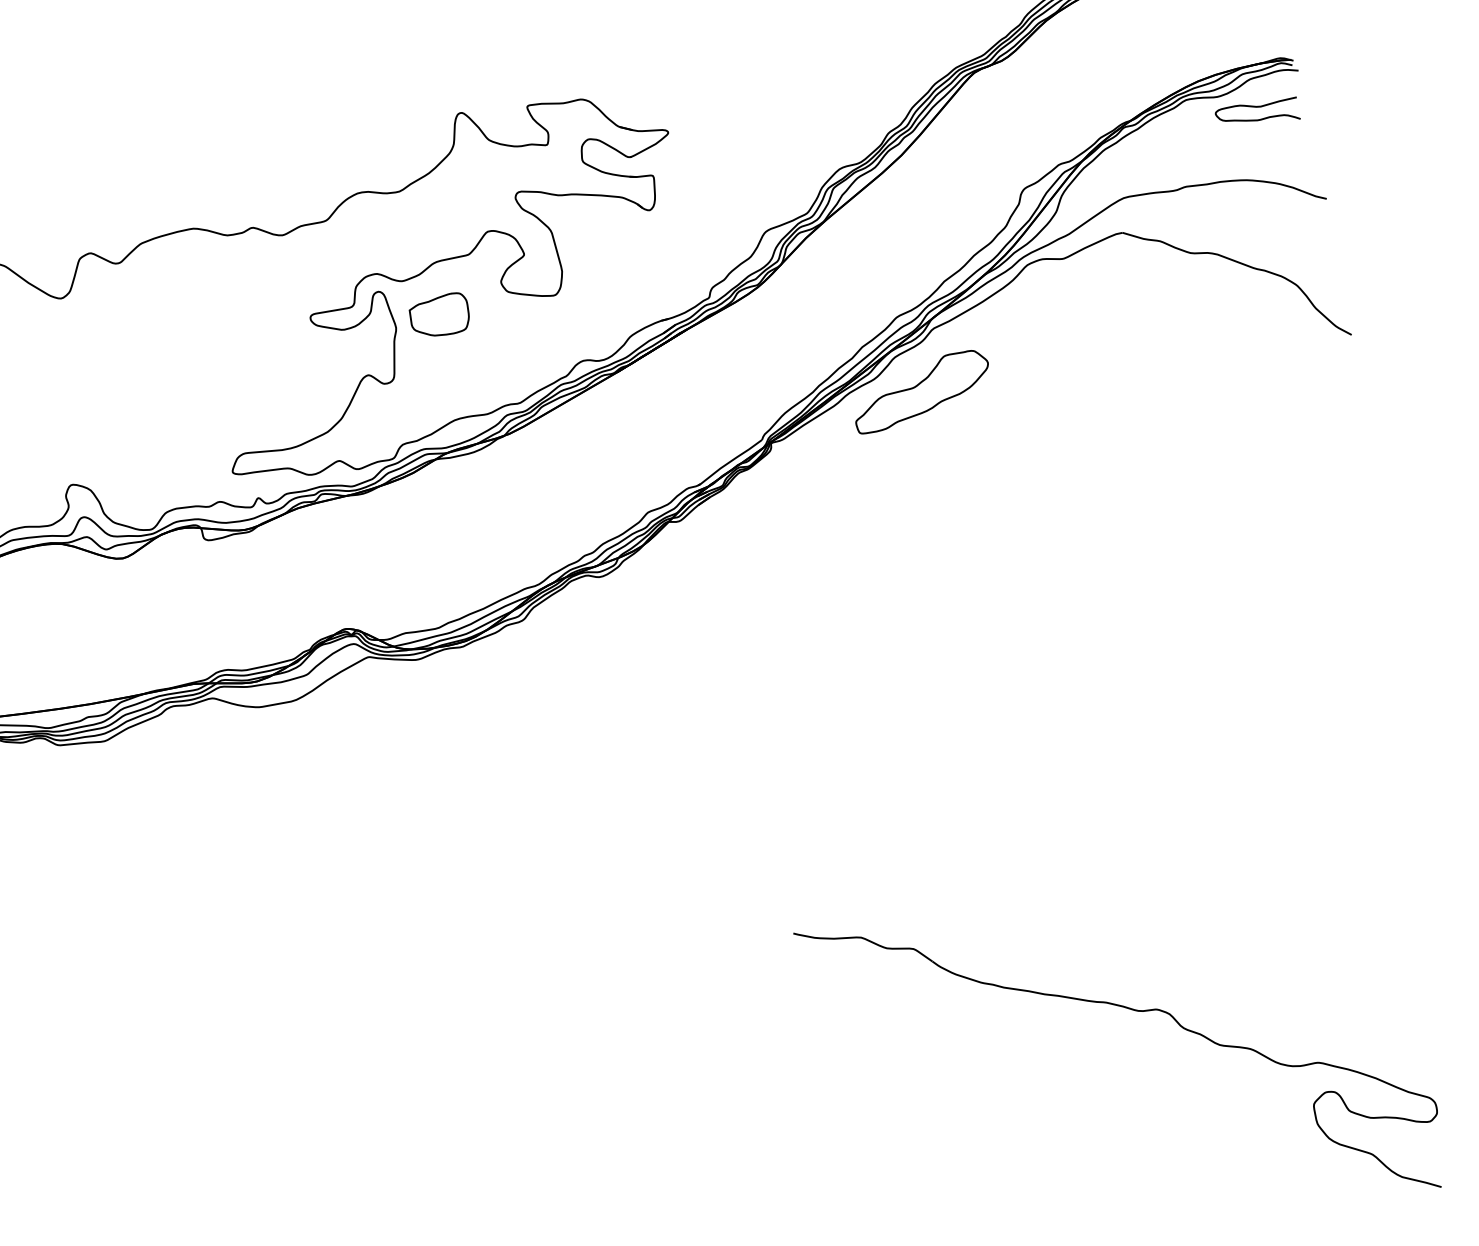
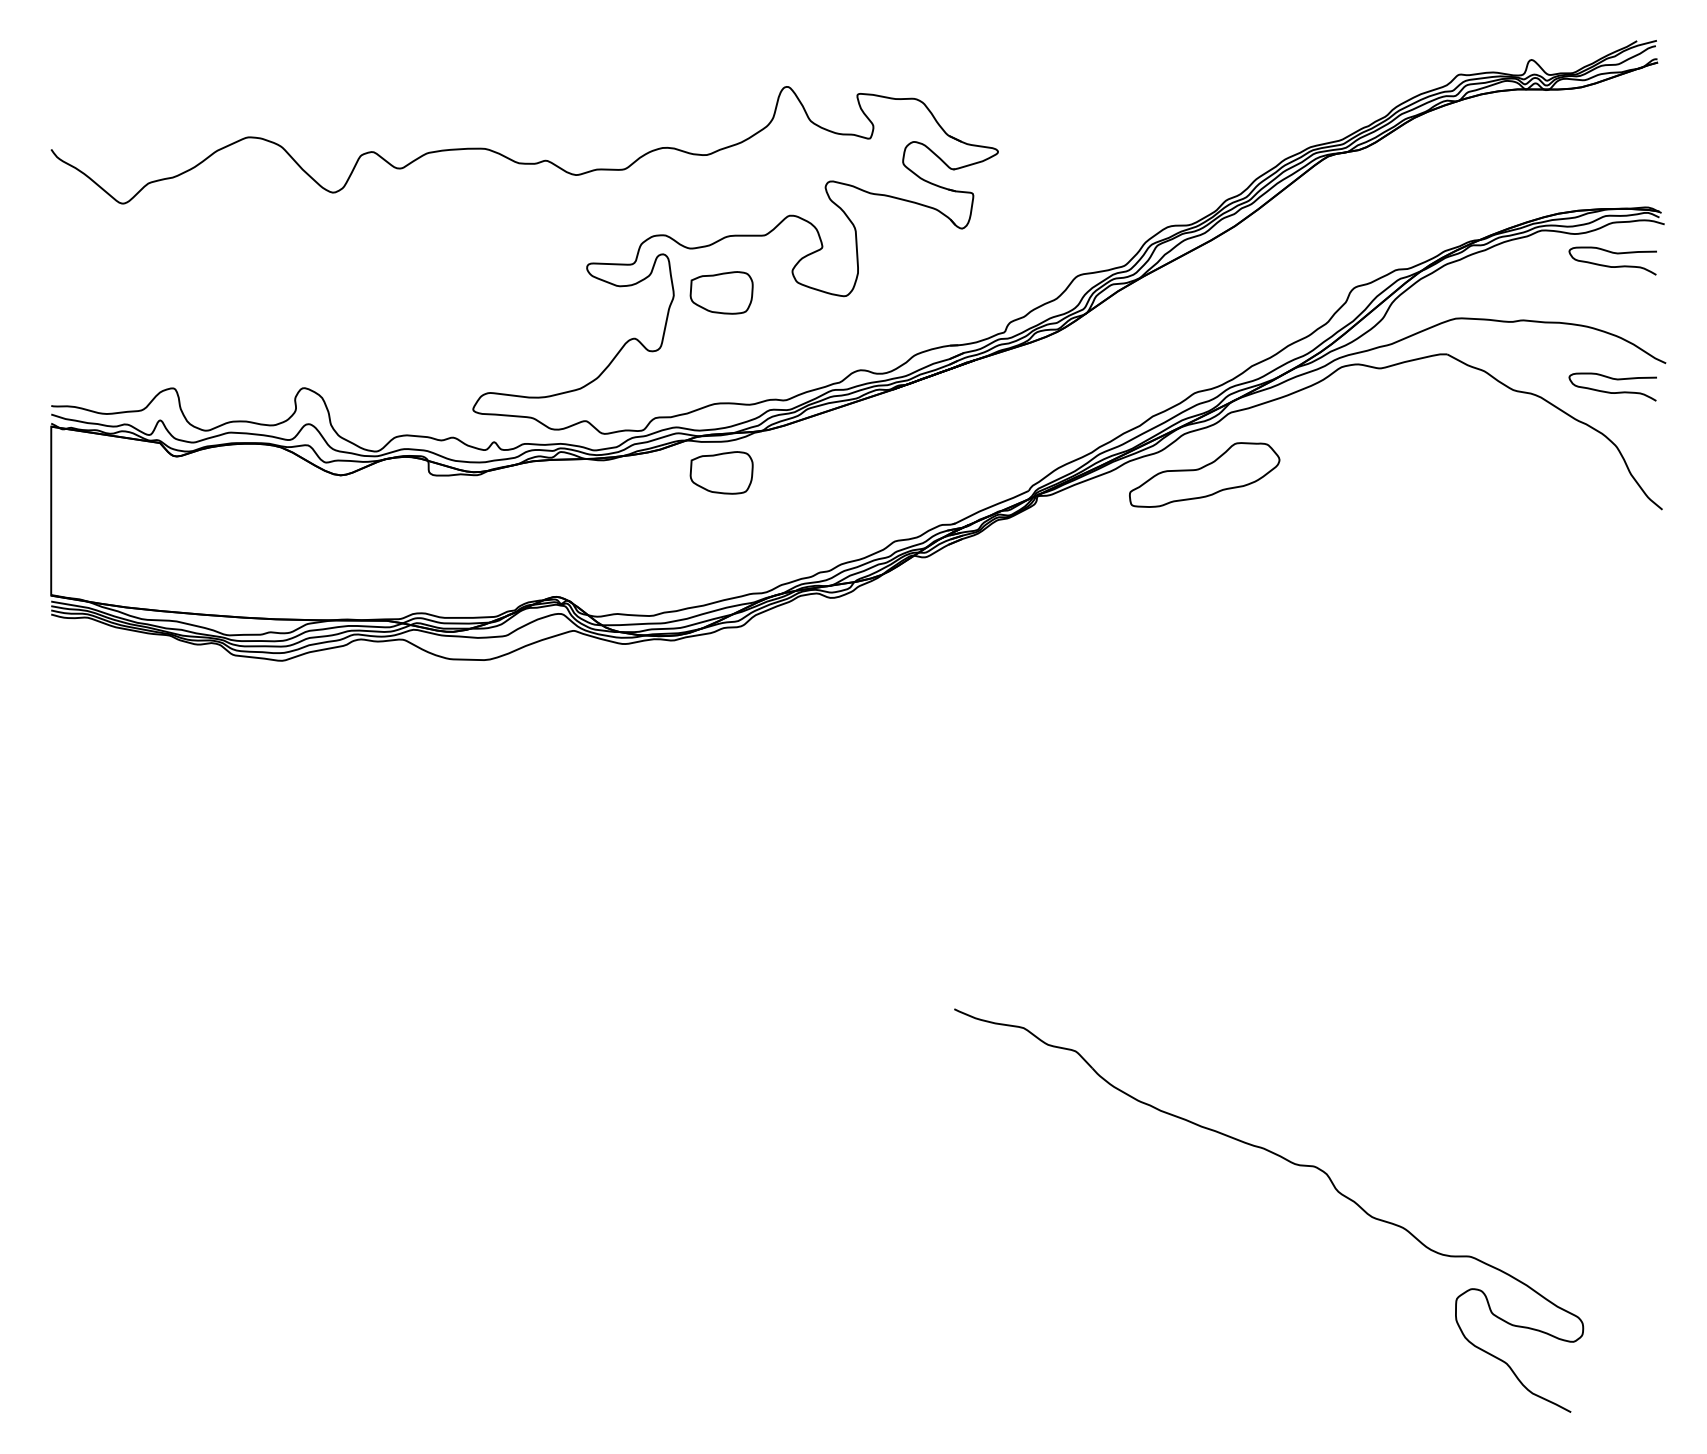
curve: (1279, 235) -> (1609, 391), added
part: (474, 482) -> (721, 472), added

